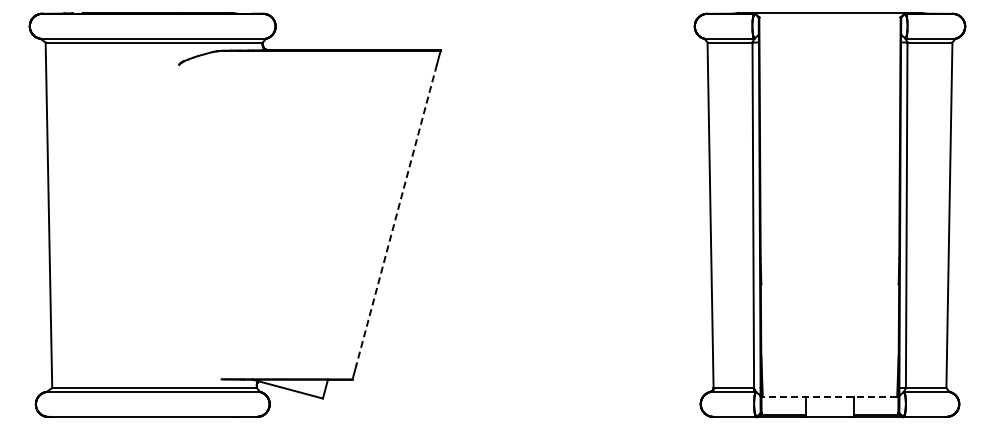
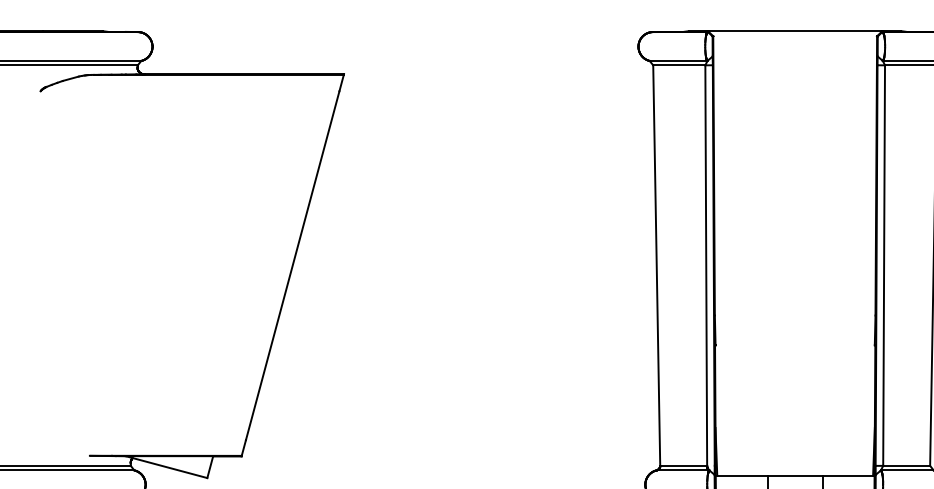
line: (396, 215) -> (292, 265), dashed -> solid
line: (829, 396) -> (794, 475), dashed -> solid

